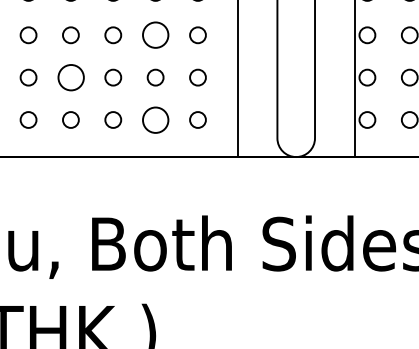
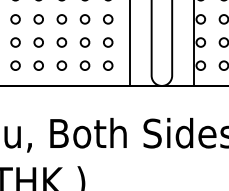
circle: (154, 35) -> (84, 19), size x0.62
circle: (70, 77) -> (38, 42), size x0.62
circle: (154, 119) -> (84, 65), size x0.62

